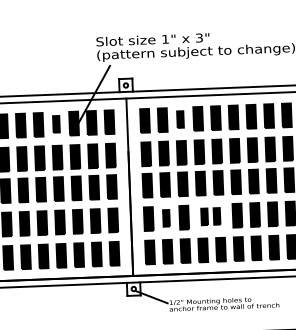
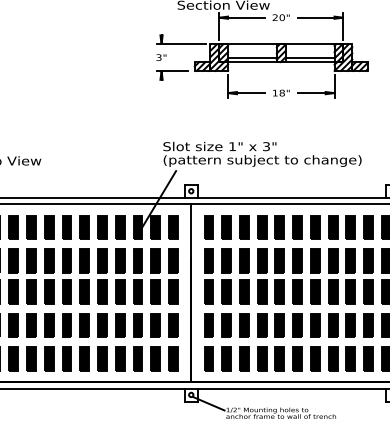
part: (180, 119) -> (244, 227), size x1.43
part: (56, 124) -> (120, 227), size x1.43
part: (210, 216) -> (270, 325), size x1.43
part: (166, 218) -> (226, 325), size x1.43

